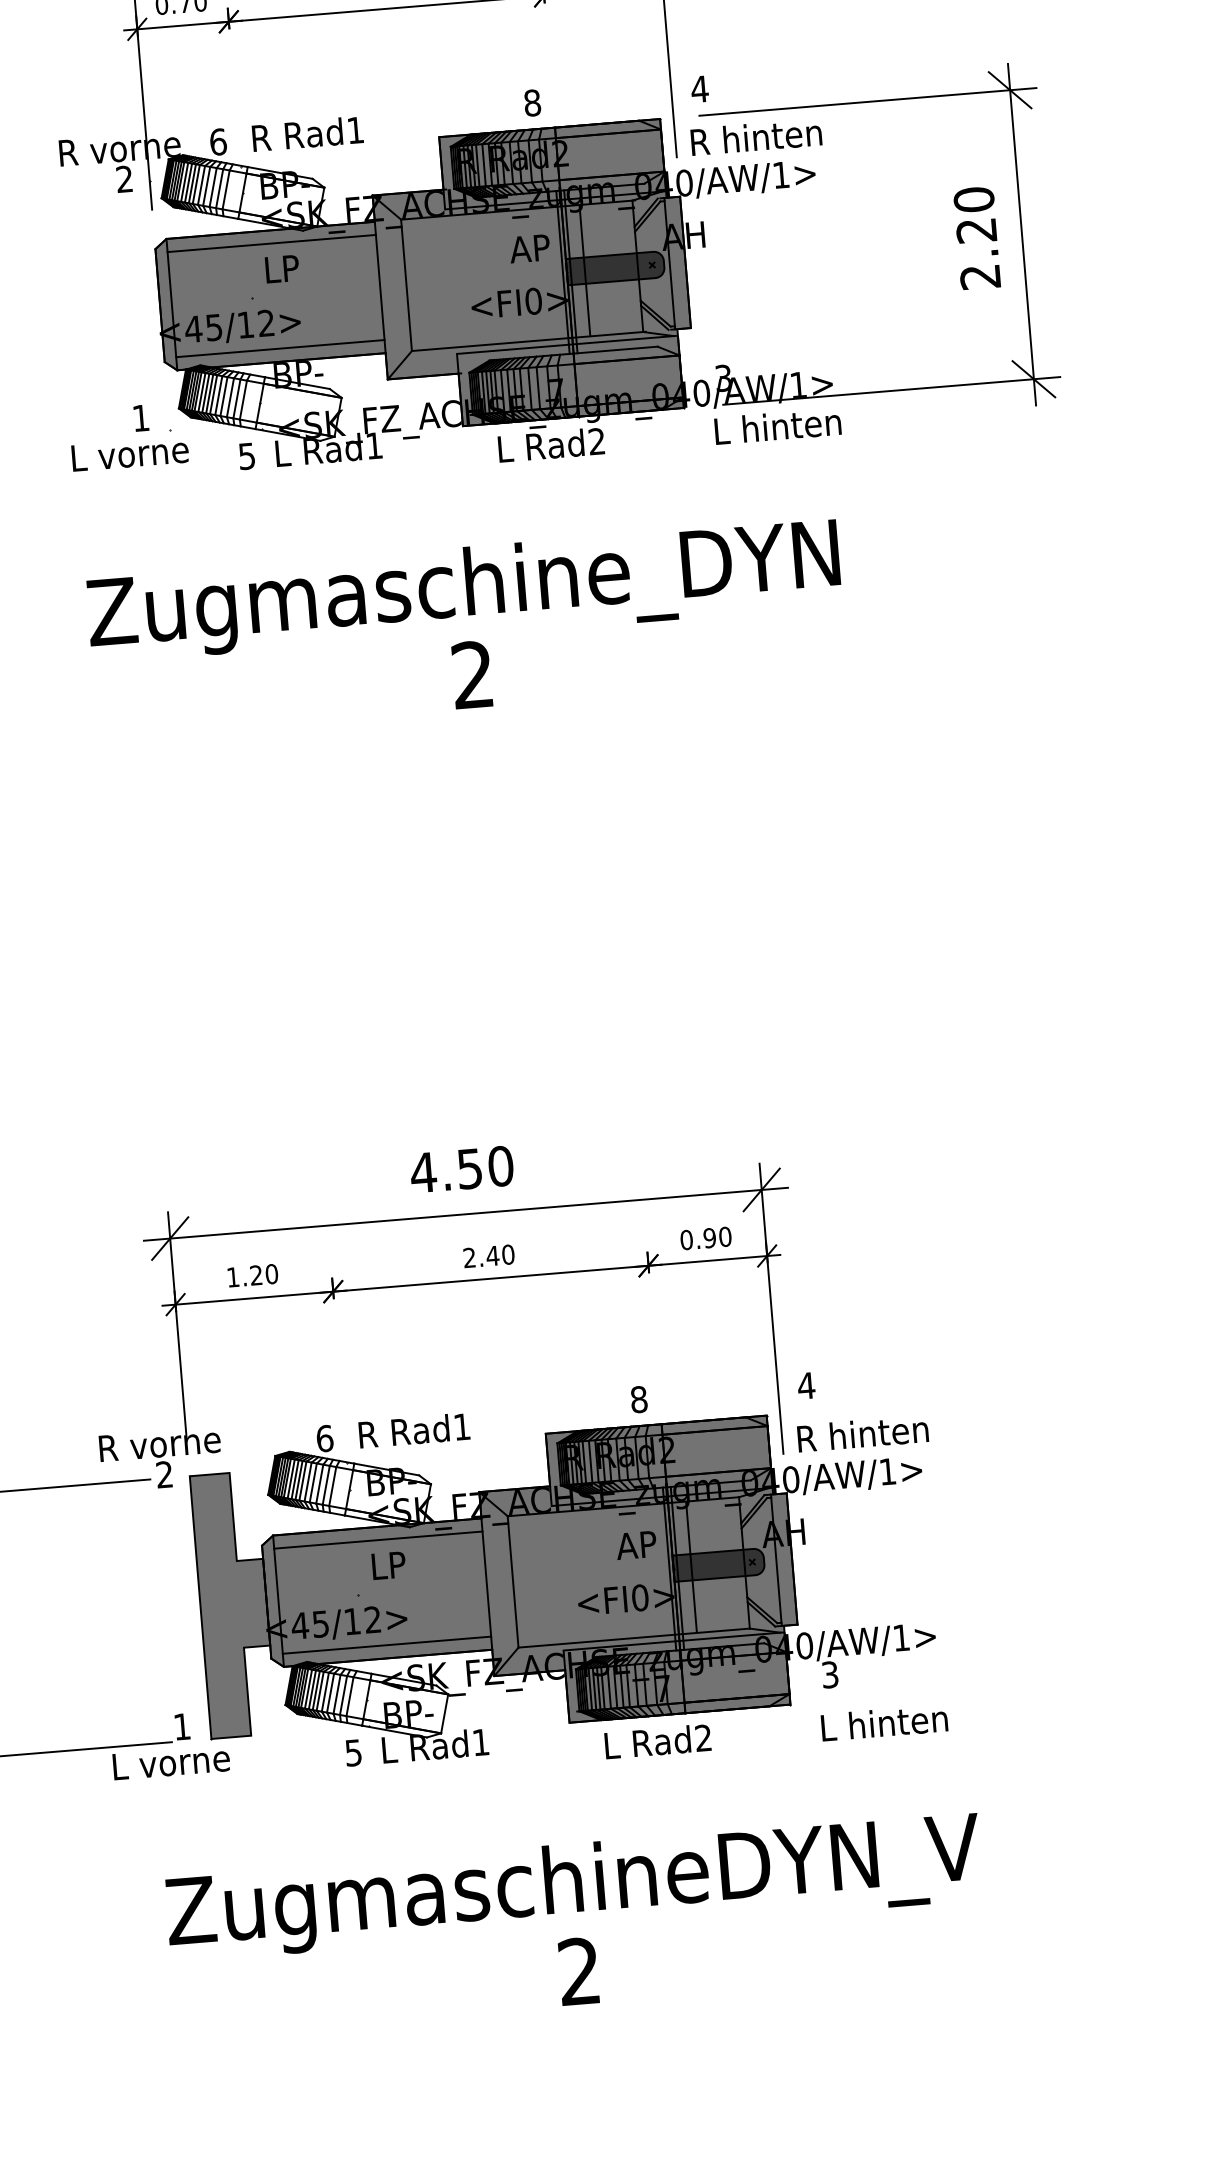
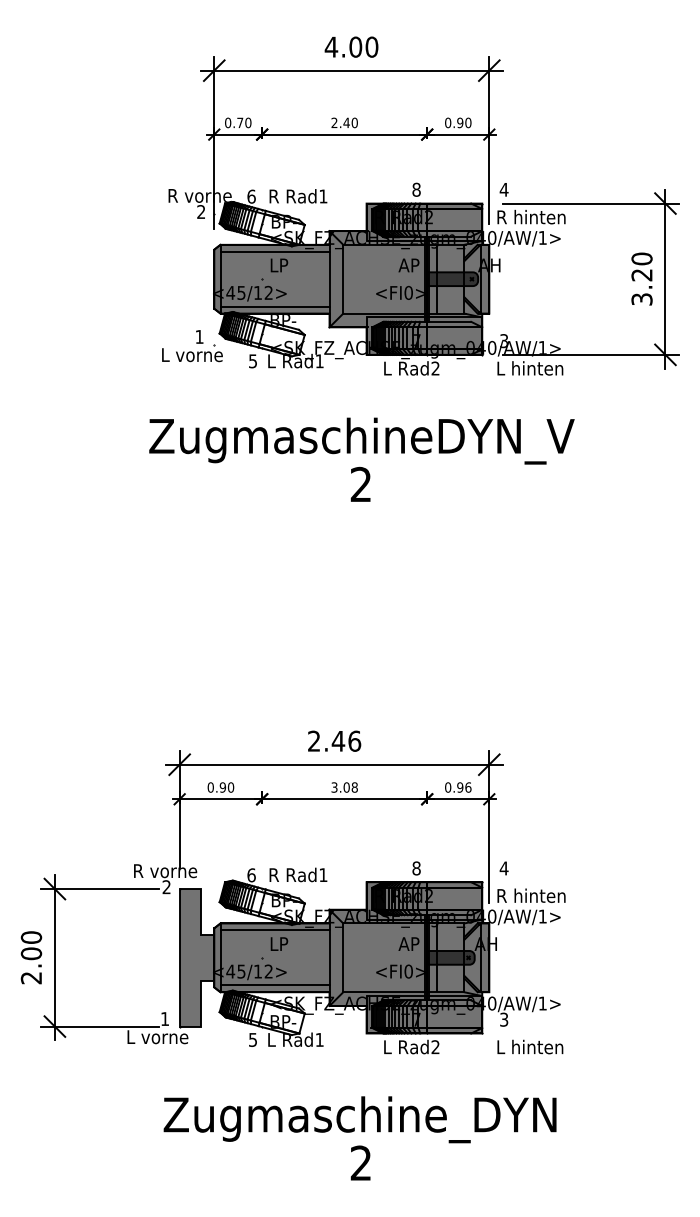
text: (979, 277) -> (641, 299), 2.20 -> 3.20
text: (466, 590) -> (361, 440), Zugmaschine_DYN -> ZugmaschineDYN_V
text: (462, 1168) -> (334, 740), 4.50 -> 2.46
text: (725, 1236) -> (468, 787), 0.90 -> 0.96
text: (488, 1256) -> (344, 787), 2.40 -> 3.08
text: (244, 1276) -> (216, 787), 1.20 -> 0.90
text: (573, 1887) -> (361, 1119), ZugmaschineDYN_V -> Zugmaschine_DYN

